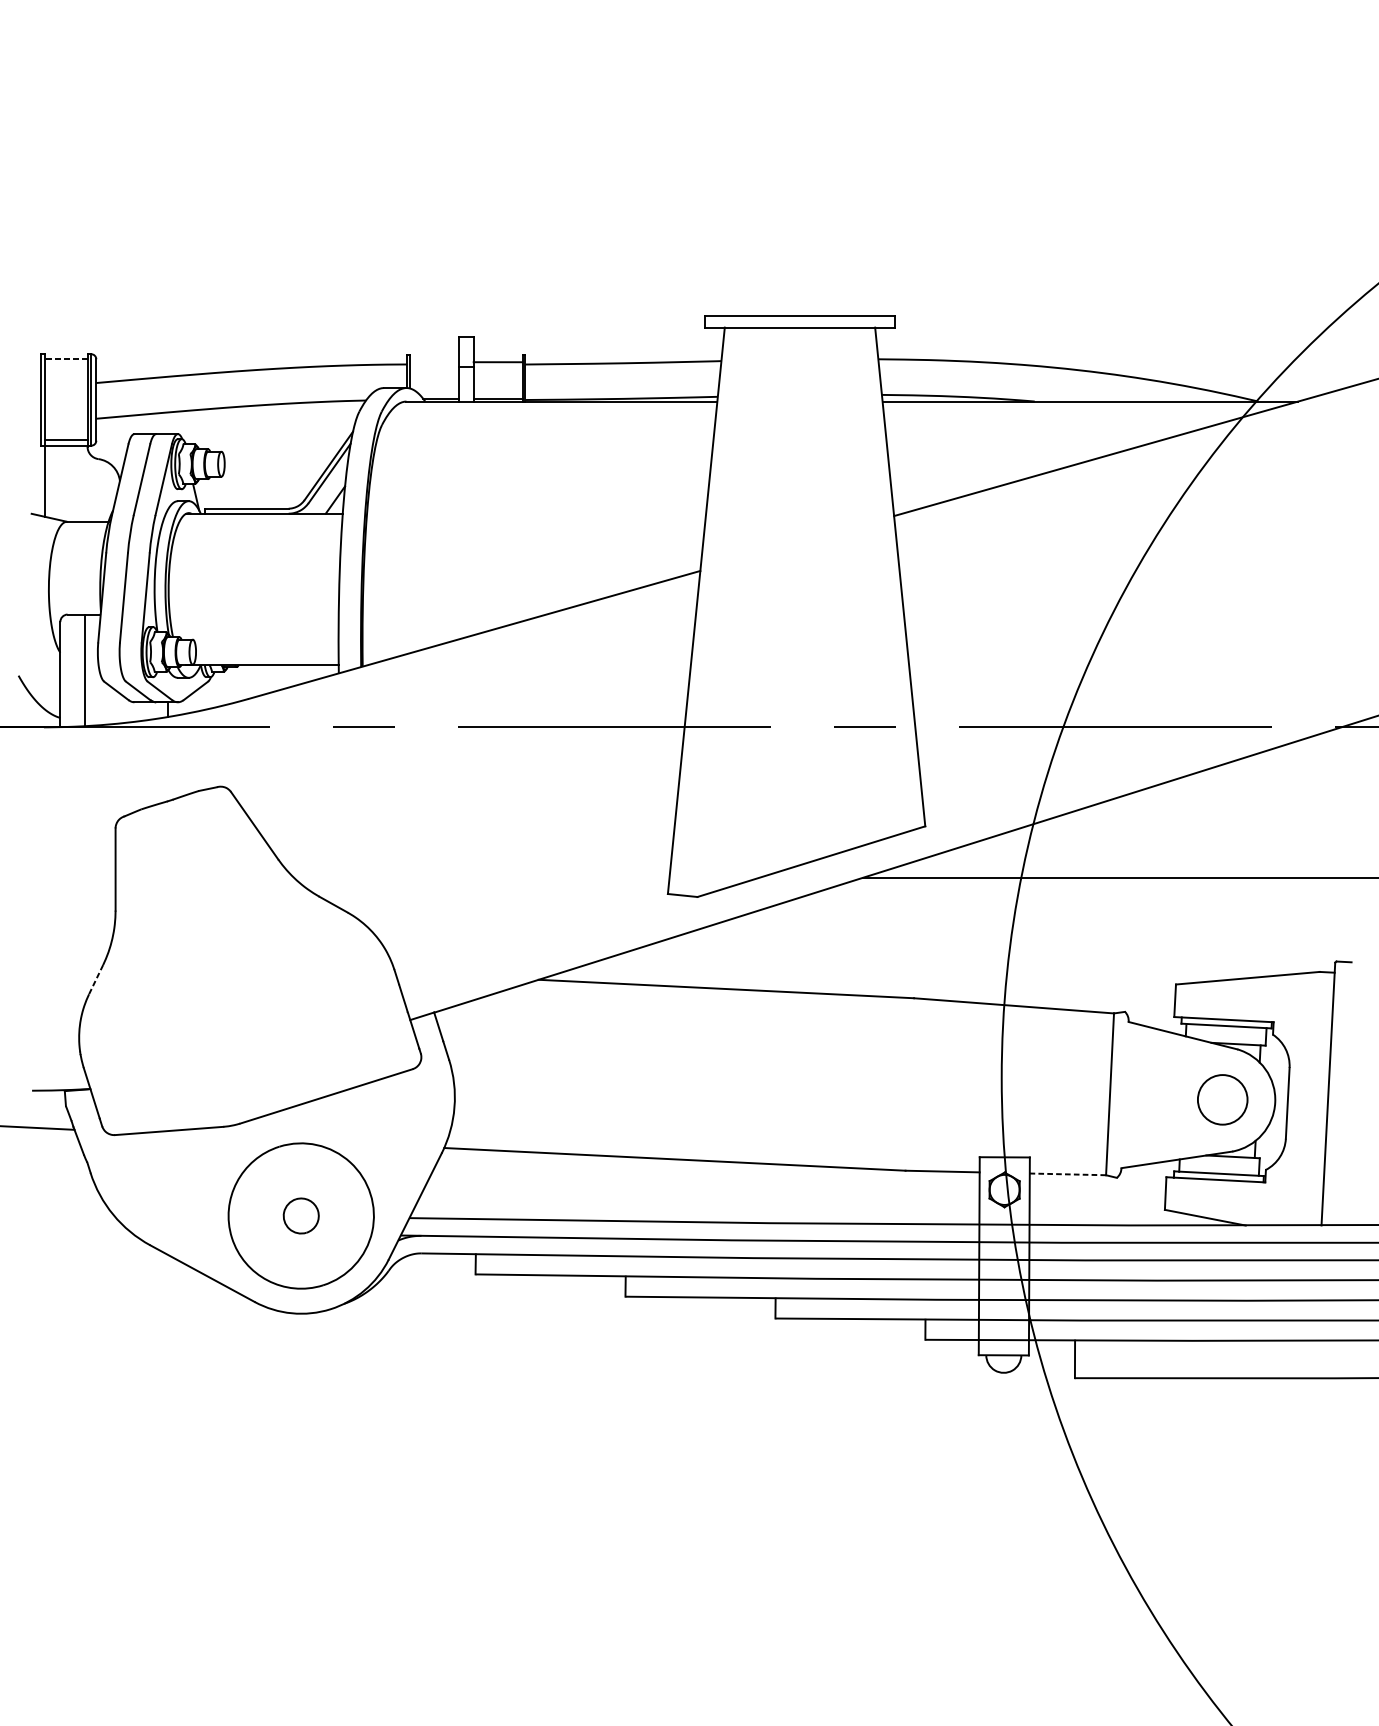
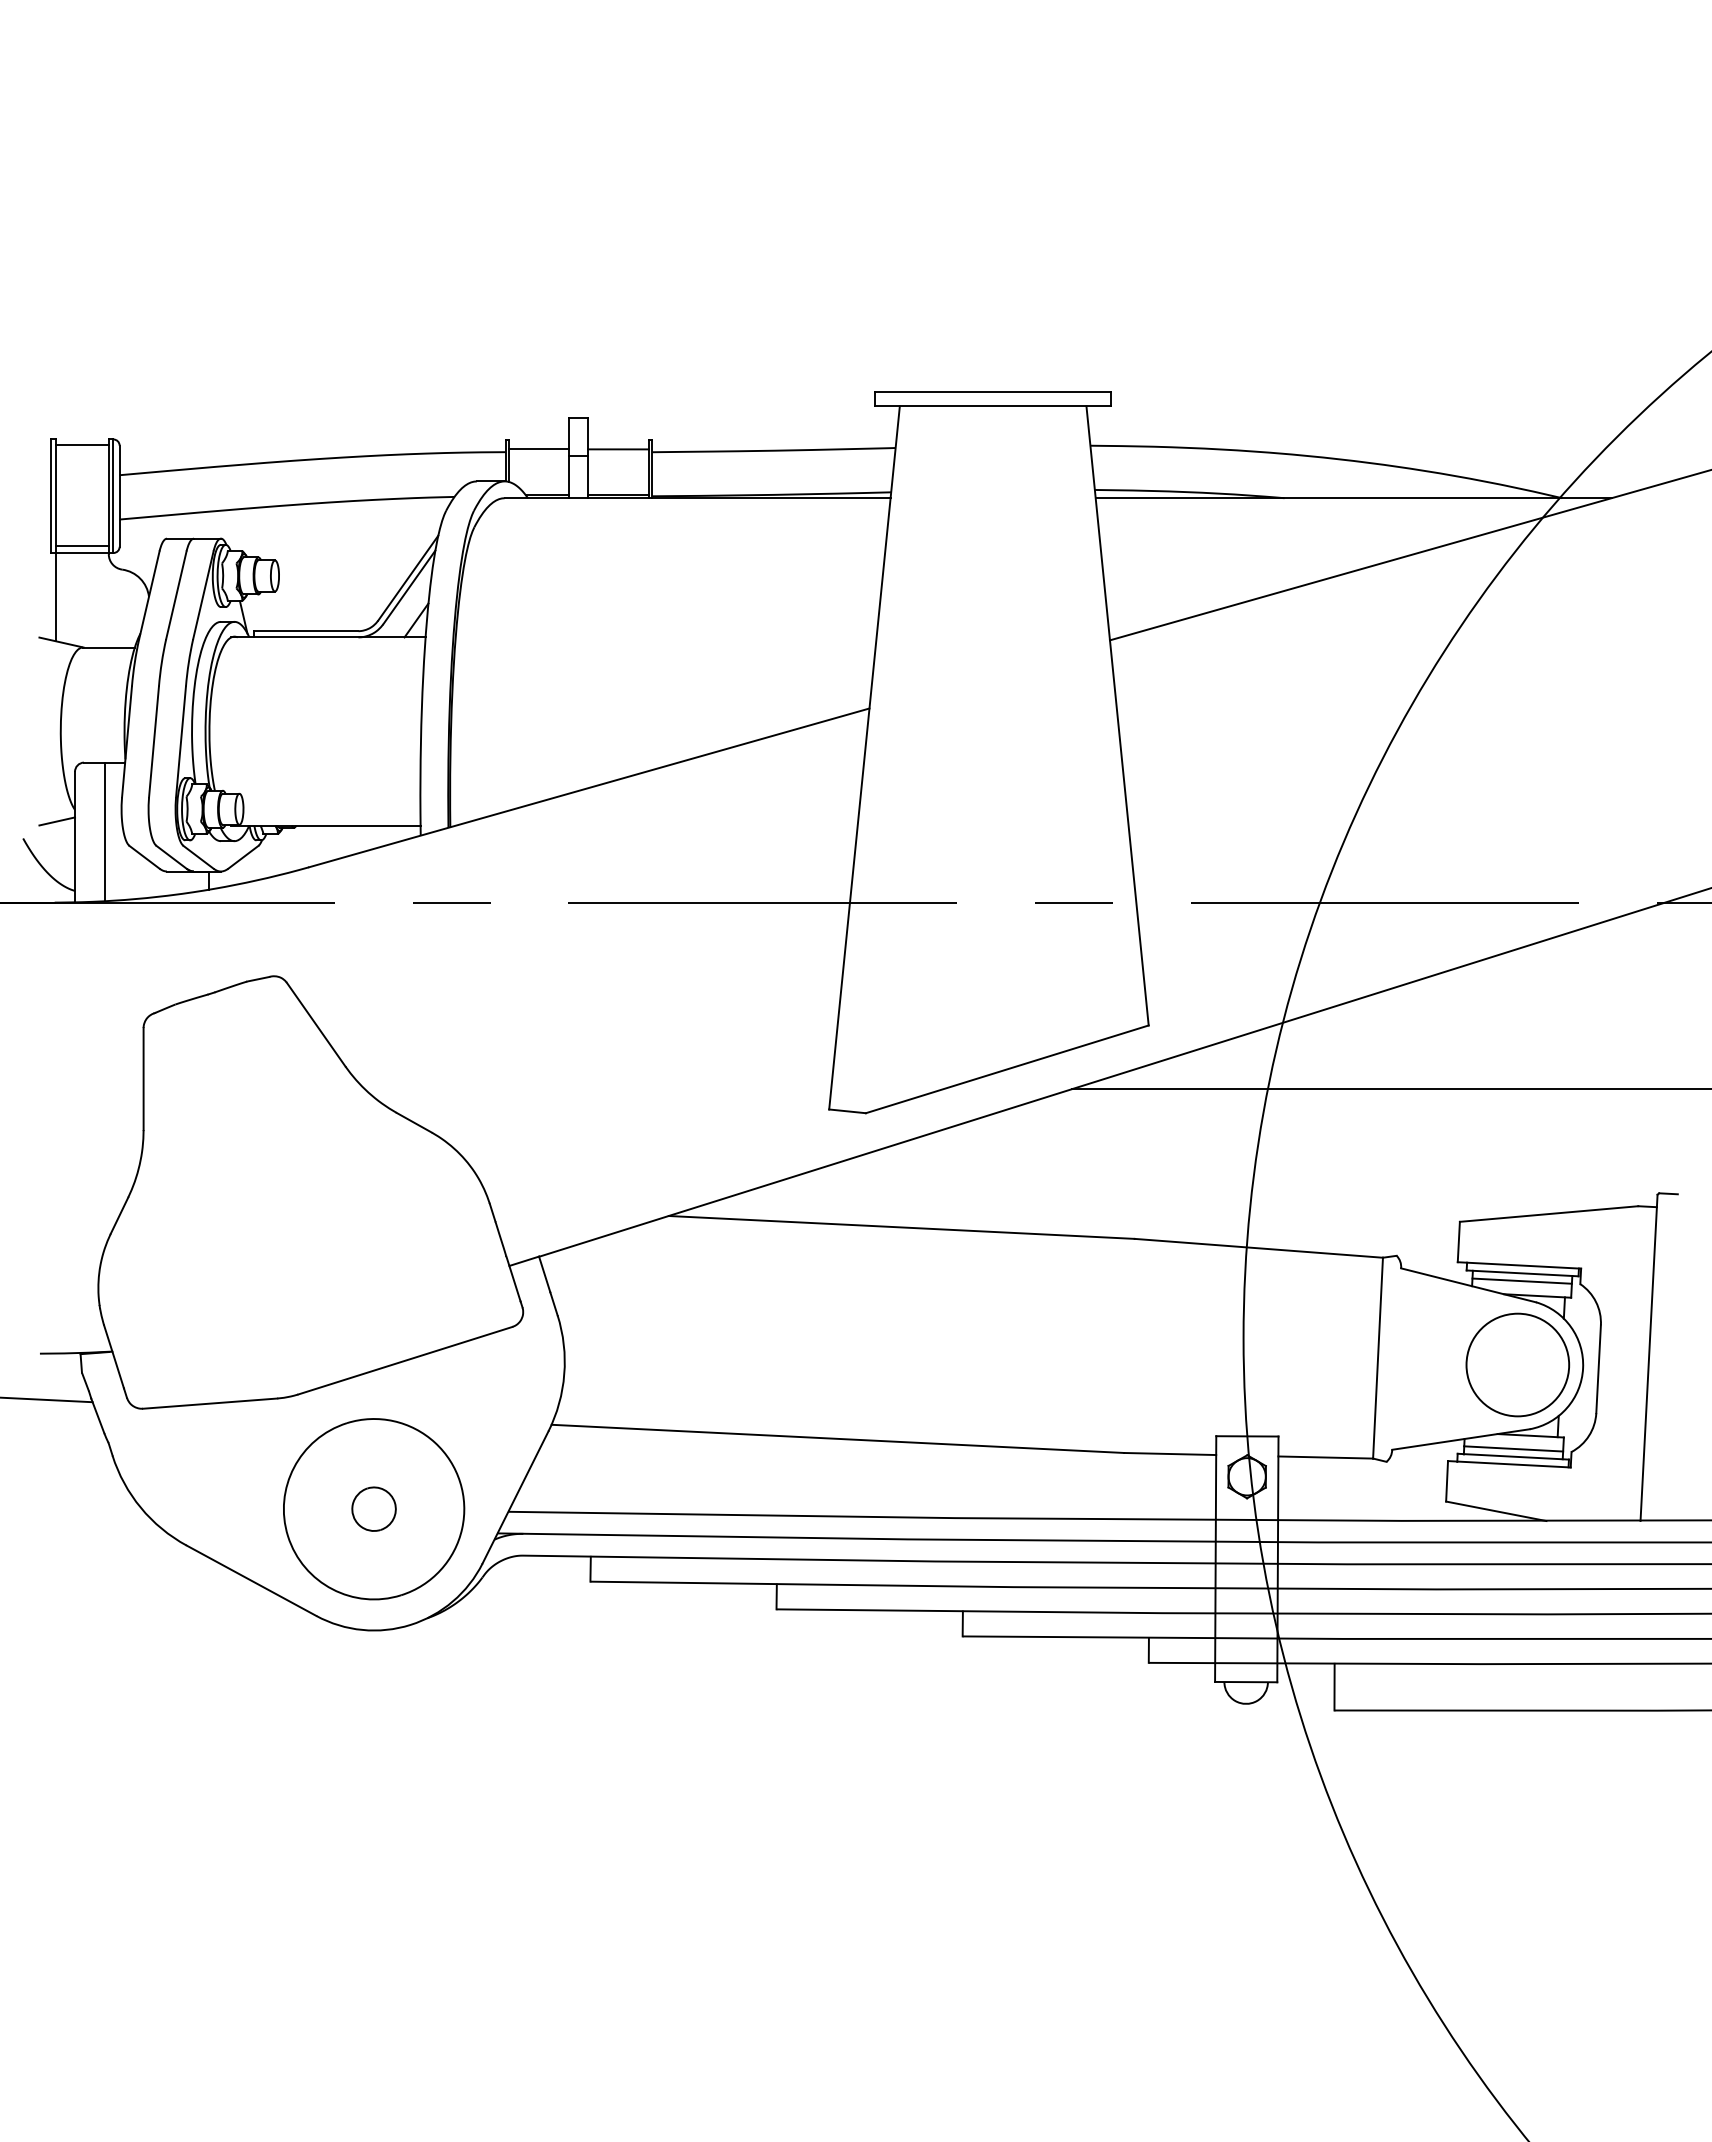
line: (65, 358) -> (81, 444), dashed -> solid
line: (433, 362) -> (538, 449), added
line: (46, 662) -> (57, 821), added
line: (96, 980) -> (119, 1216), dashed -> solid
line: (1225, 1031) -> (1521, 1280), added
circle: (1222, 1099) -> (1517, 1364), size x1.67
line: (1219, 1167) -> (1513, 1448), added
line: (1067, 1174) -> (1325, 1457), dashed -> solid

